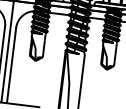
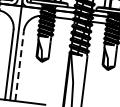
line: (11, 64) -> (19, 65), solid -> dashed

